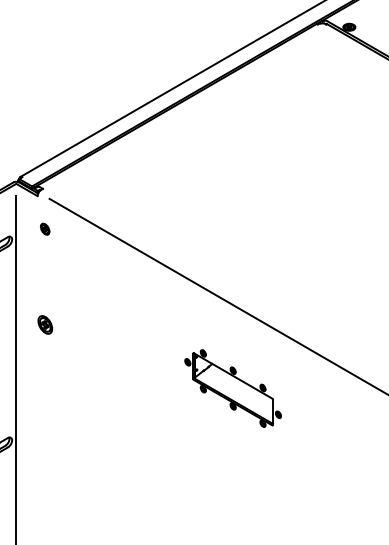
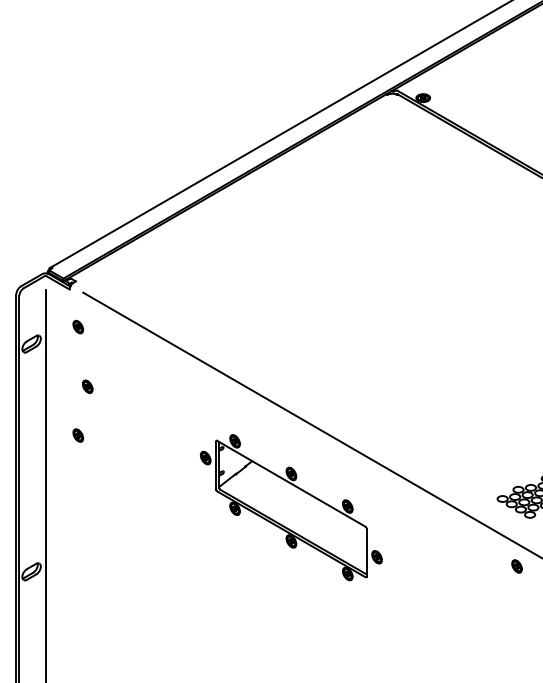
part: (53, 281) -> (87, 386), added
part: (44, 324) -> (77, 435), size x0.62
part: (233, 388) -> (291, 507), size x1.67

